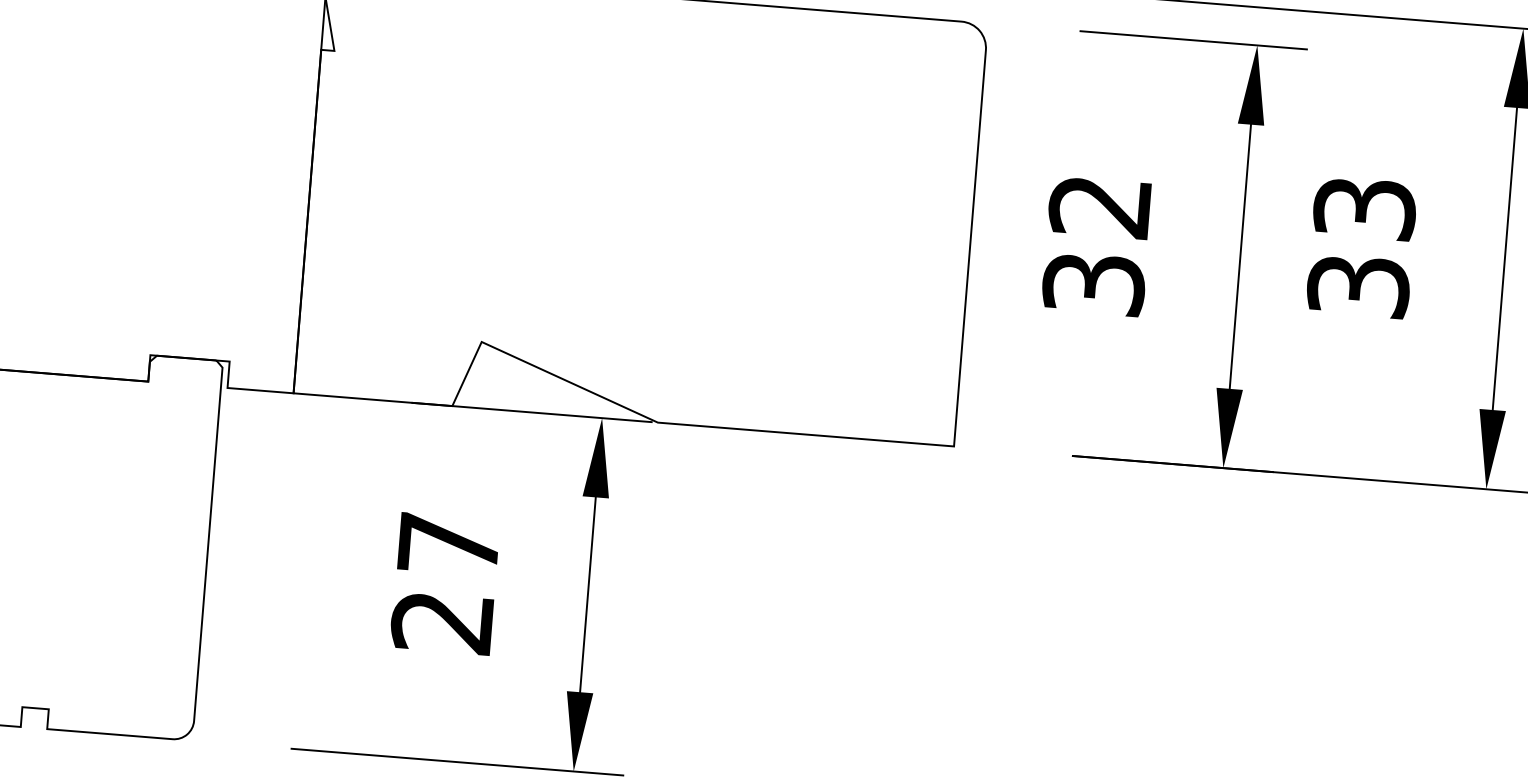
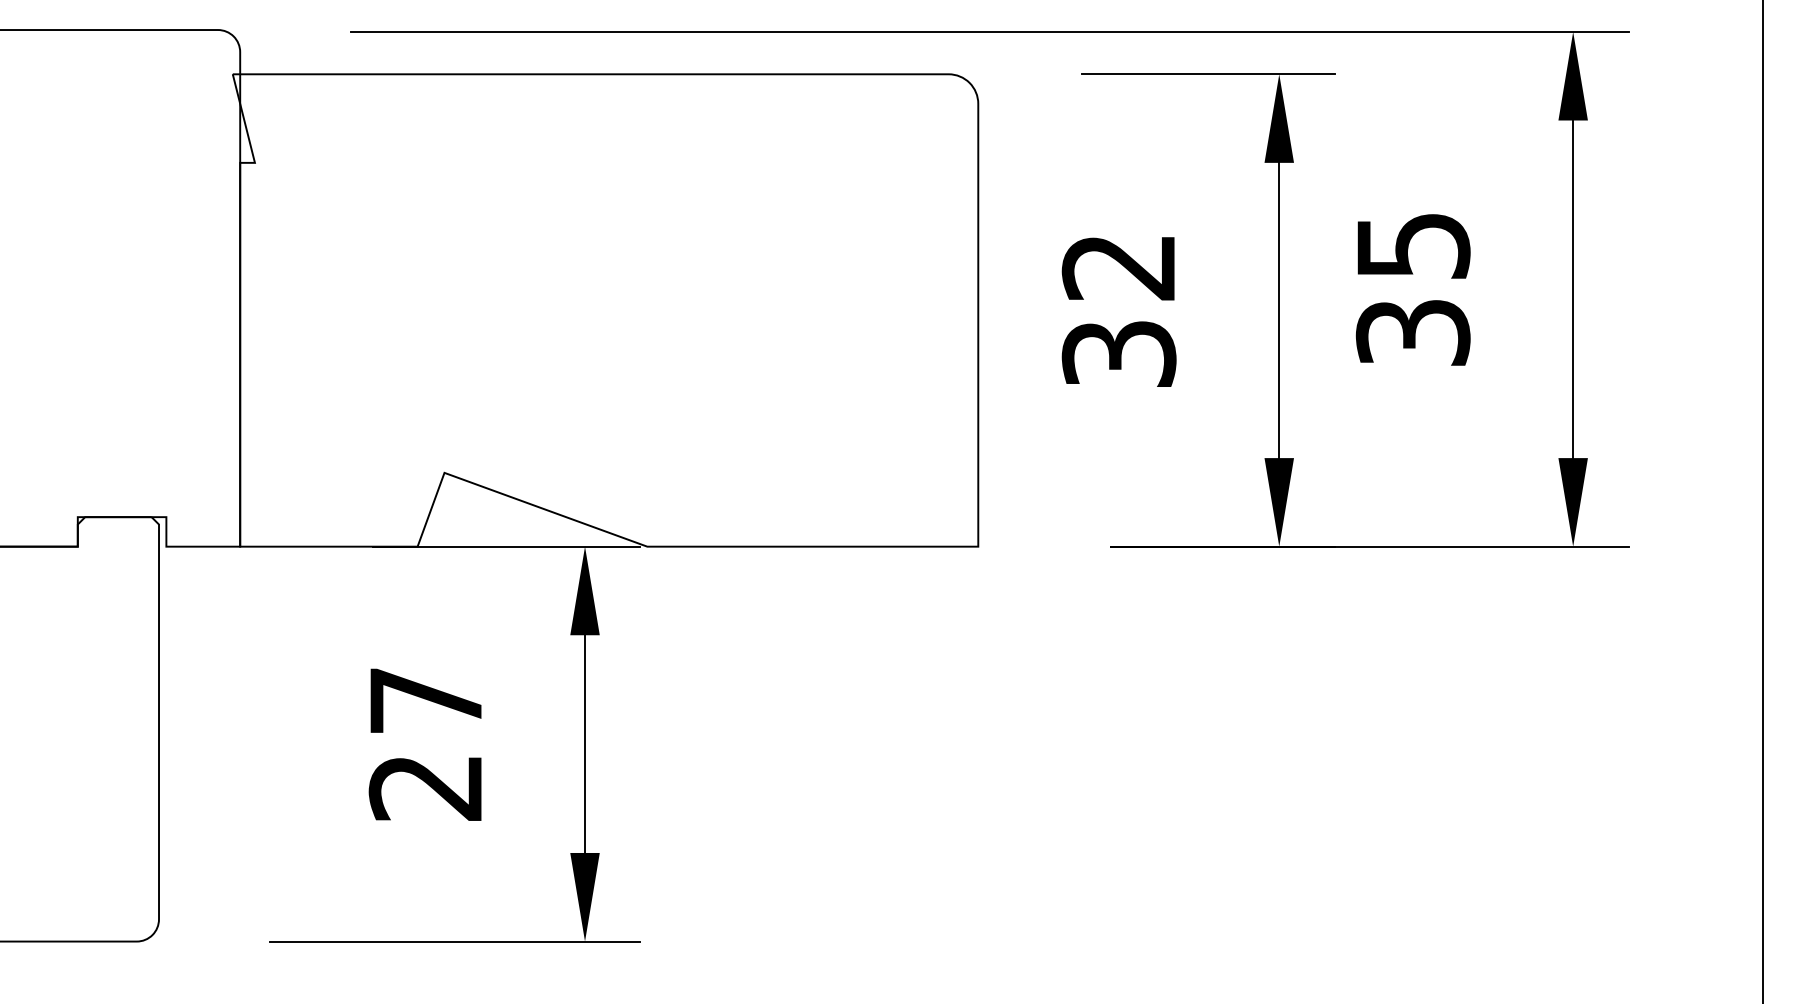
text: (1364, 208) -> (1412, 245), 33 -> 35

